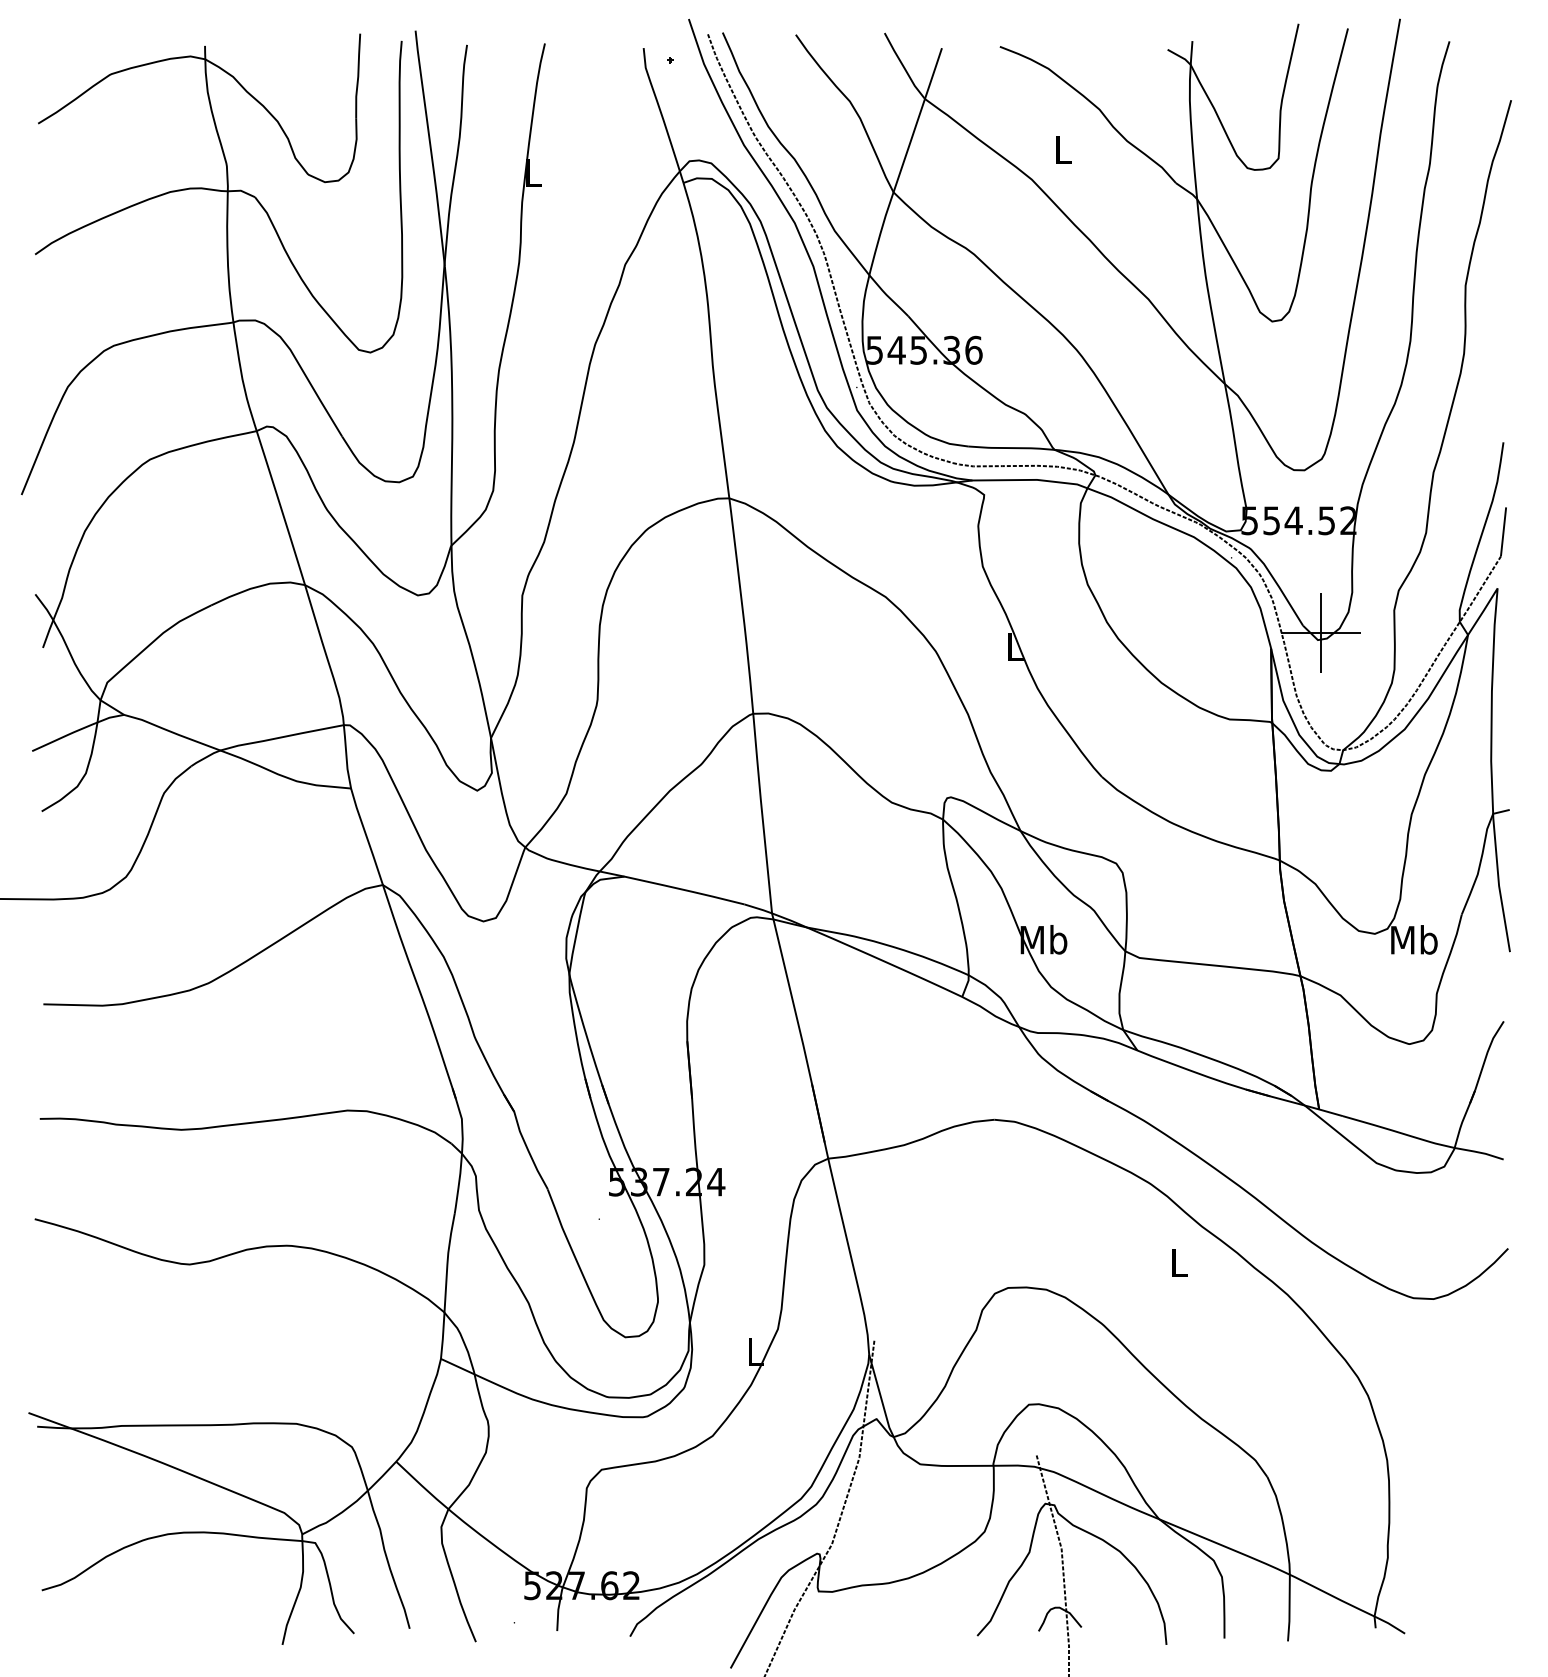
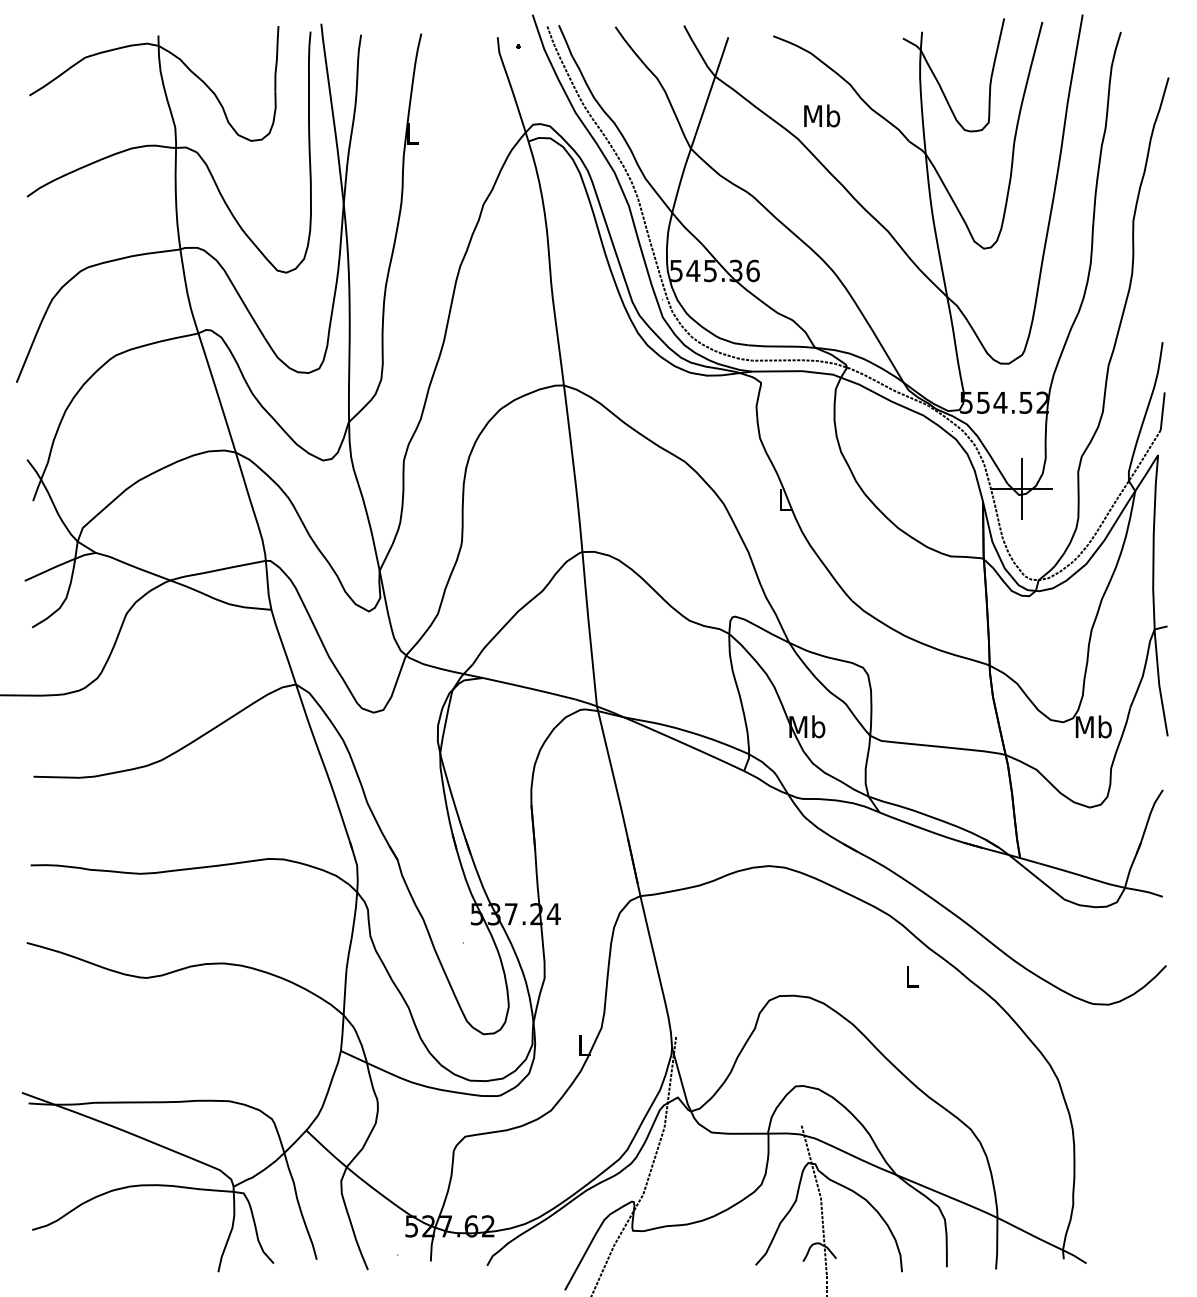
text: (1063, 149) -> (822, 115), L -> Mb

